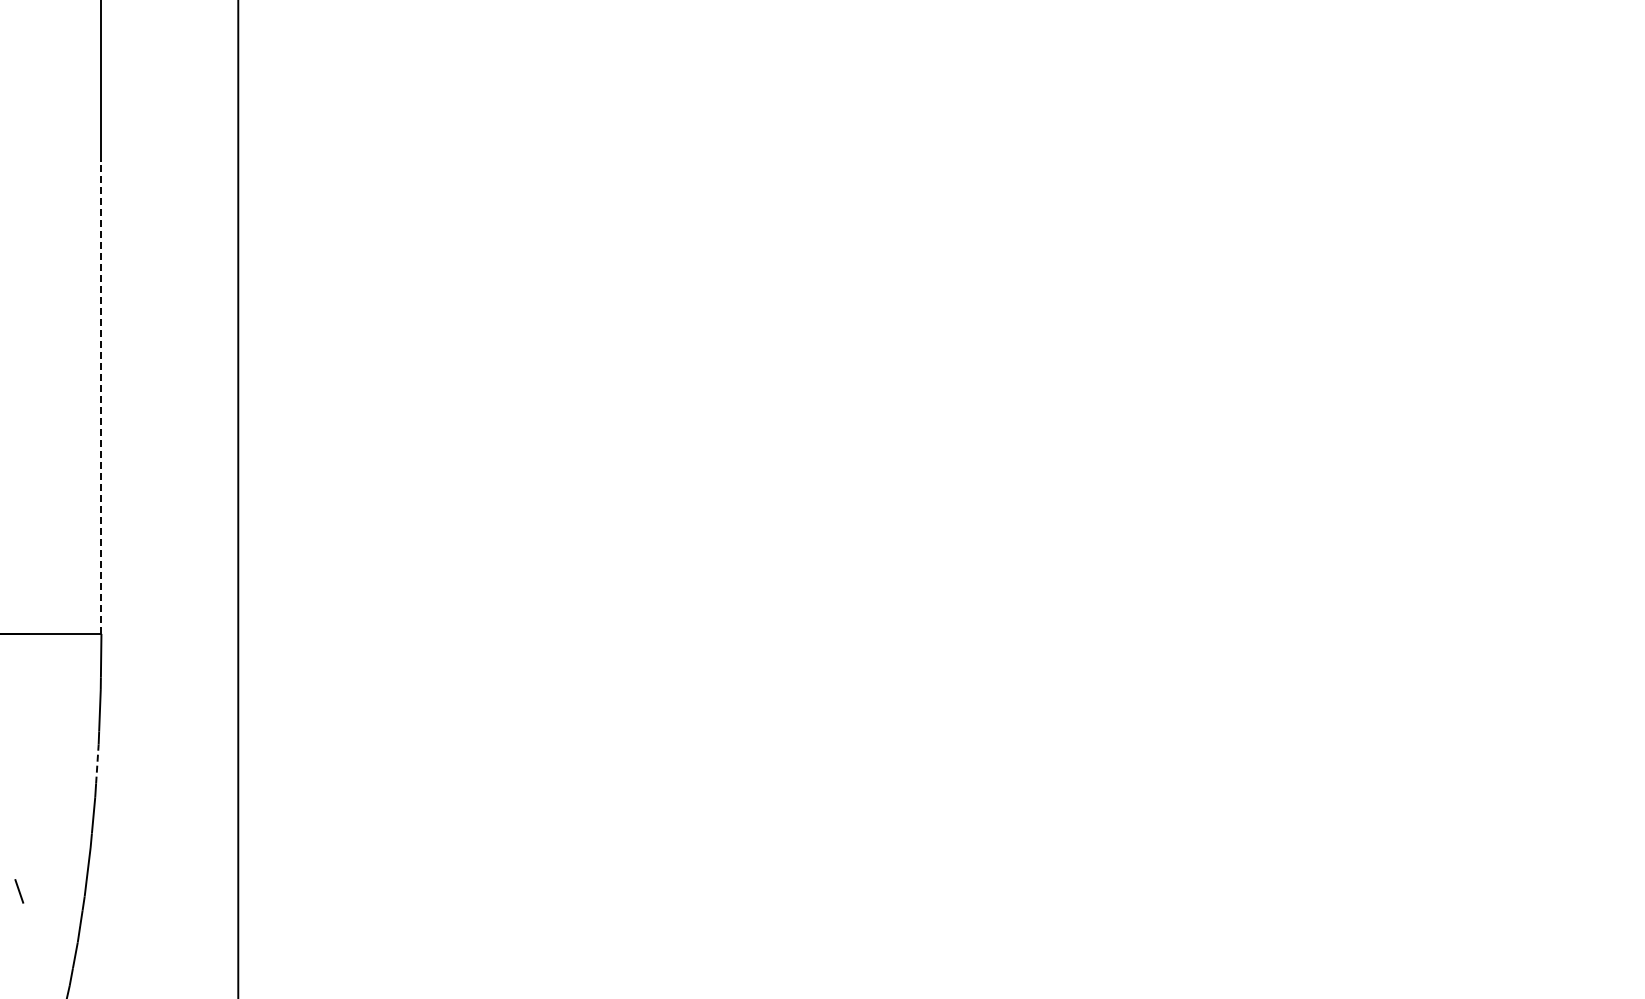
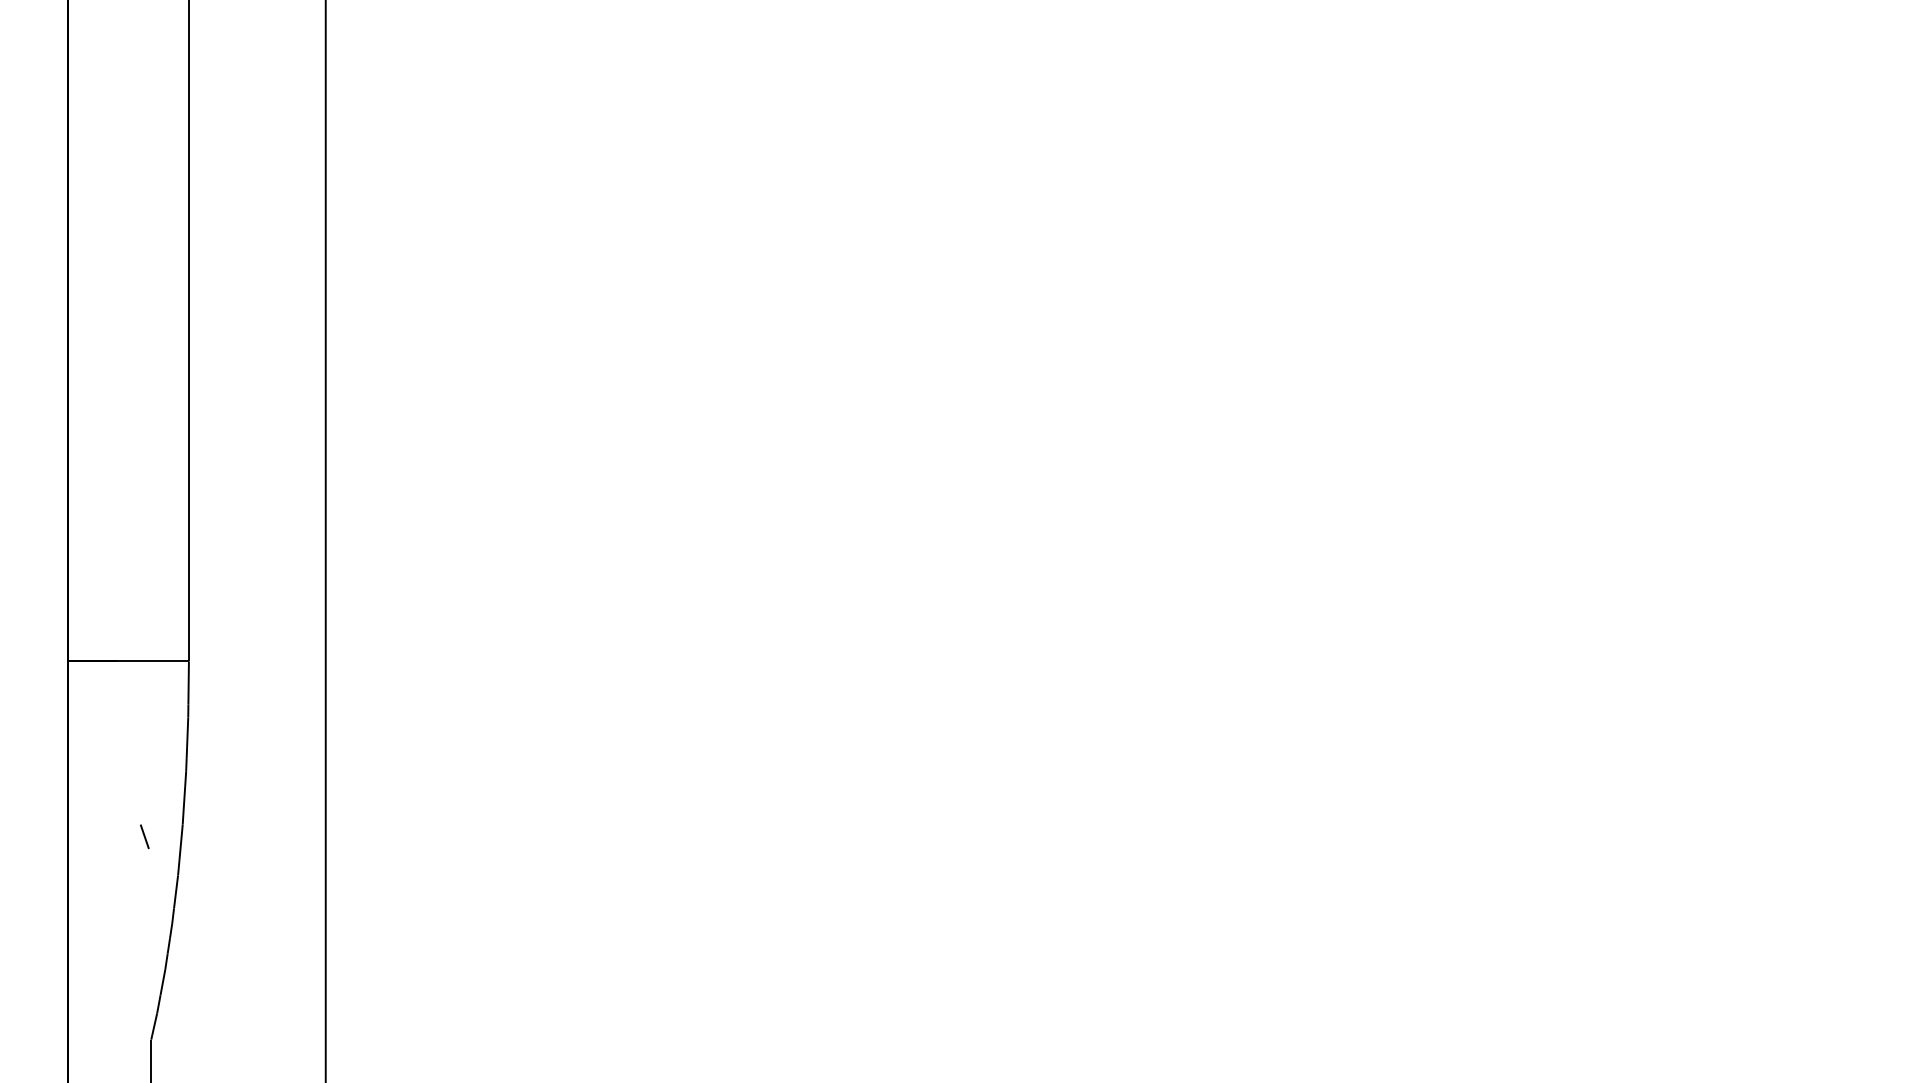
line: (101, 398) -> (188, 425), dashed -> solid
line: (97, 764) -> (184, 791), dashed -> solid
line: (19, 891) -> (144, 836), moved

